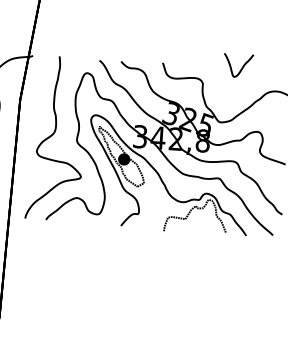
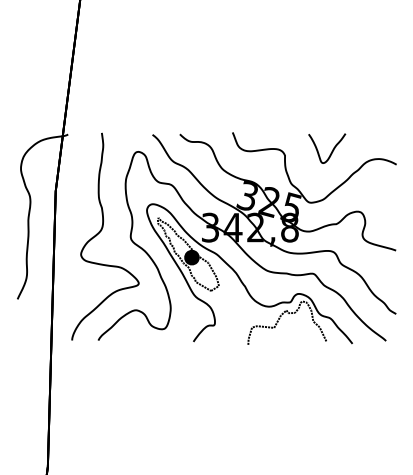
curve: (241, 68) -> (331, 151), moved

